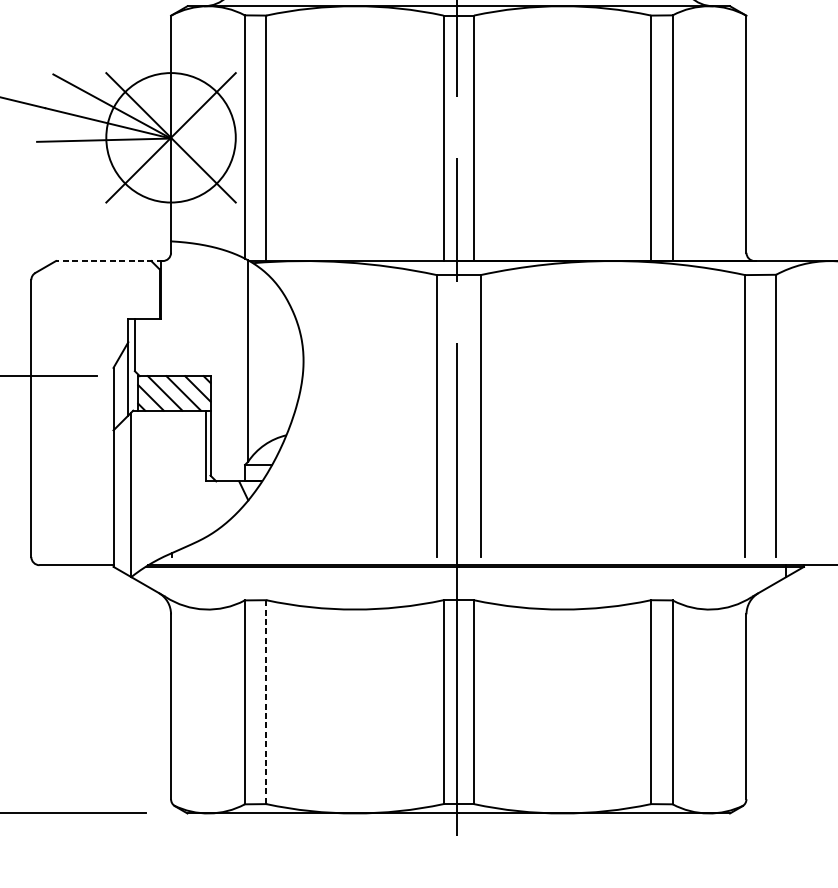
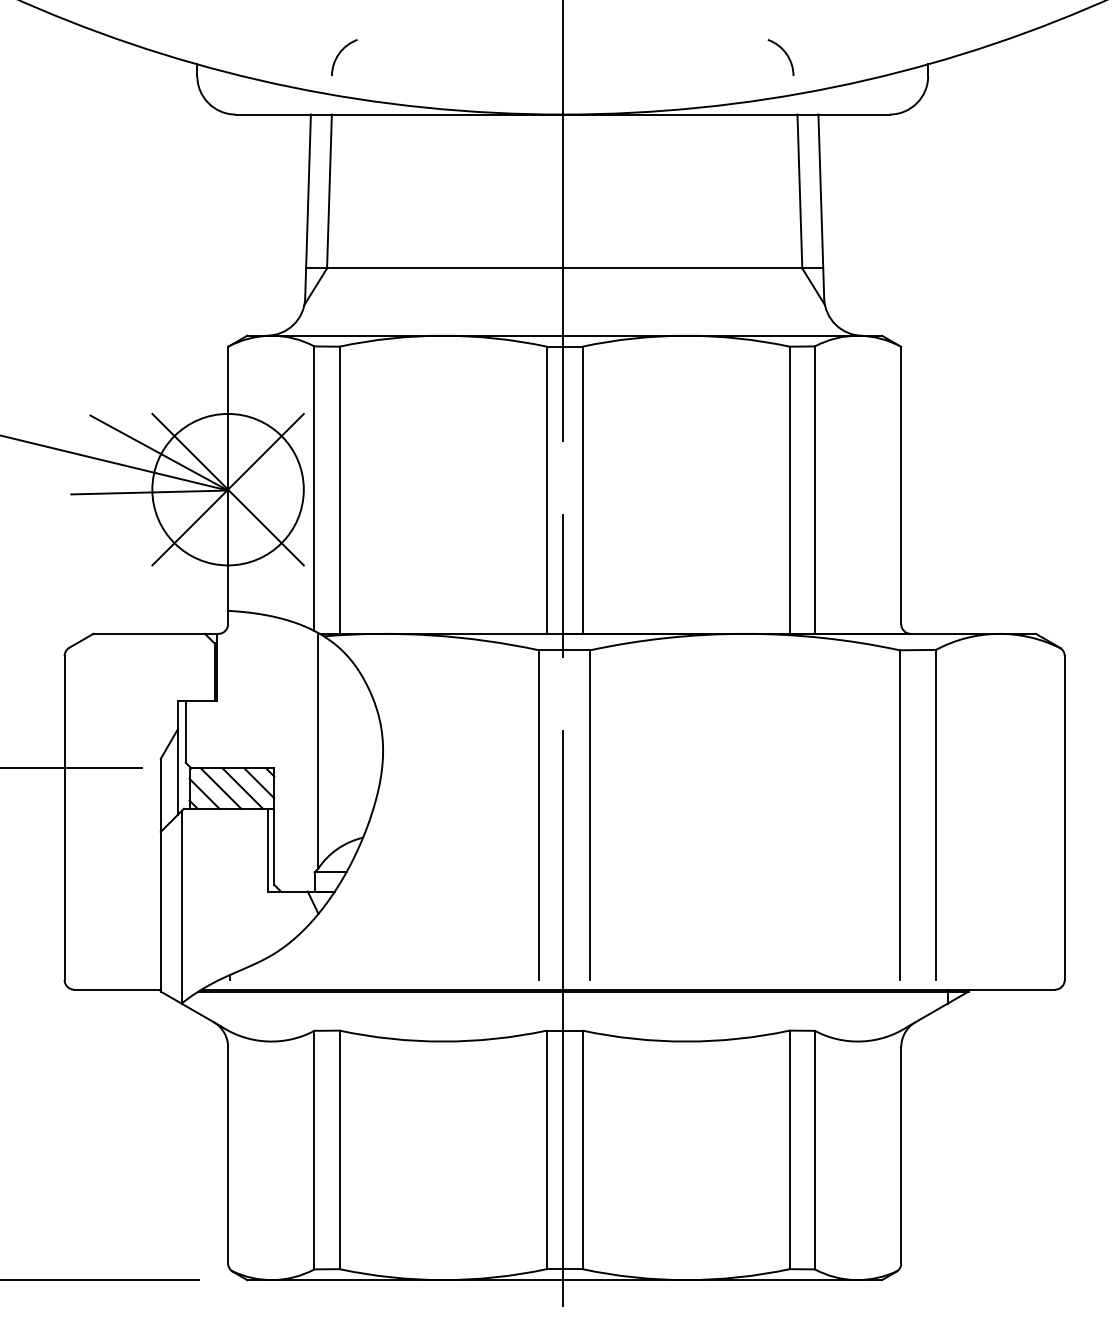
line: (109, 260) -> (155, 633), dashed -> solid
line: (266, 702) -> (339, 1150), dashed -> solid

